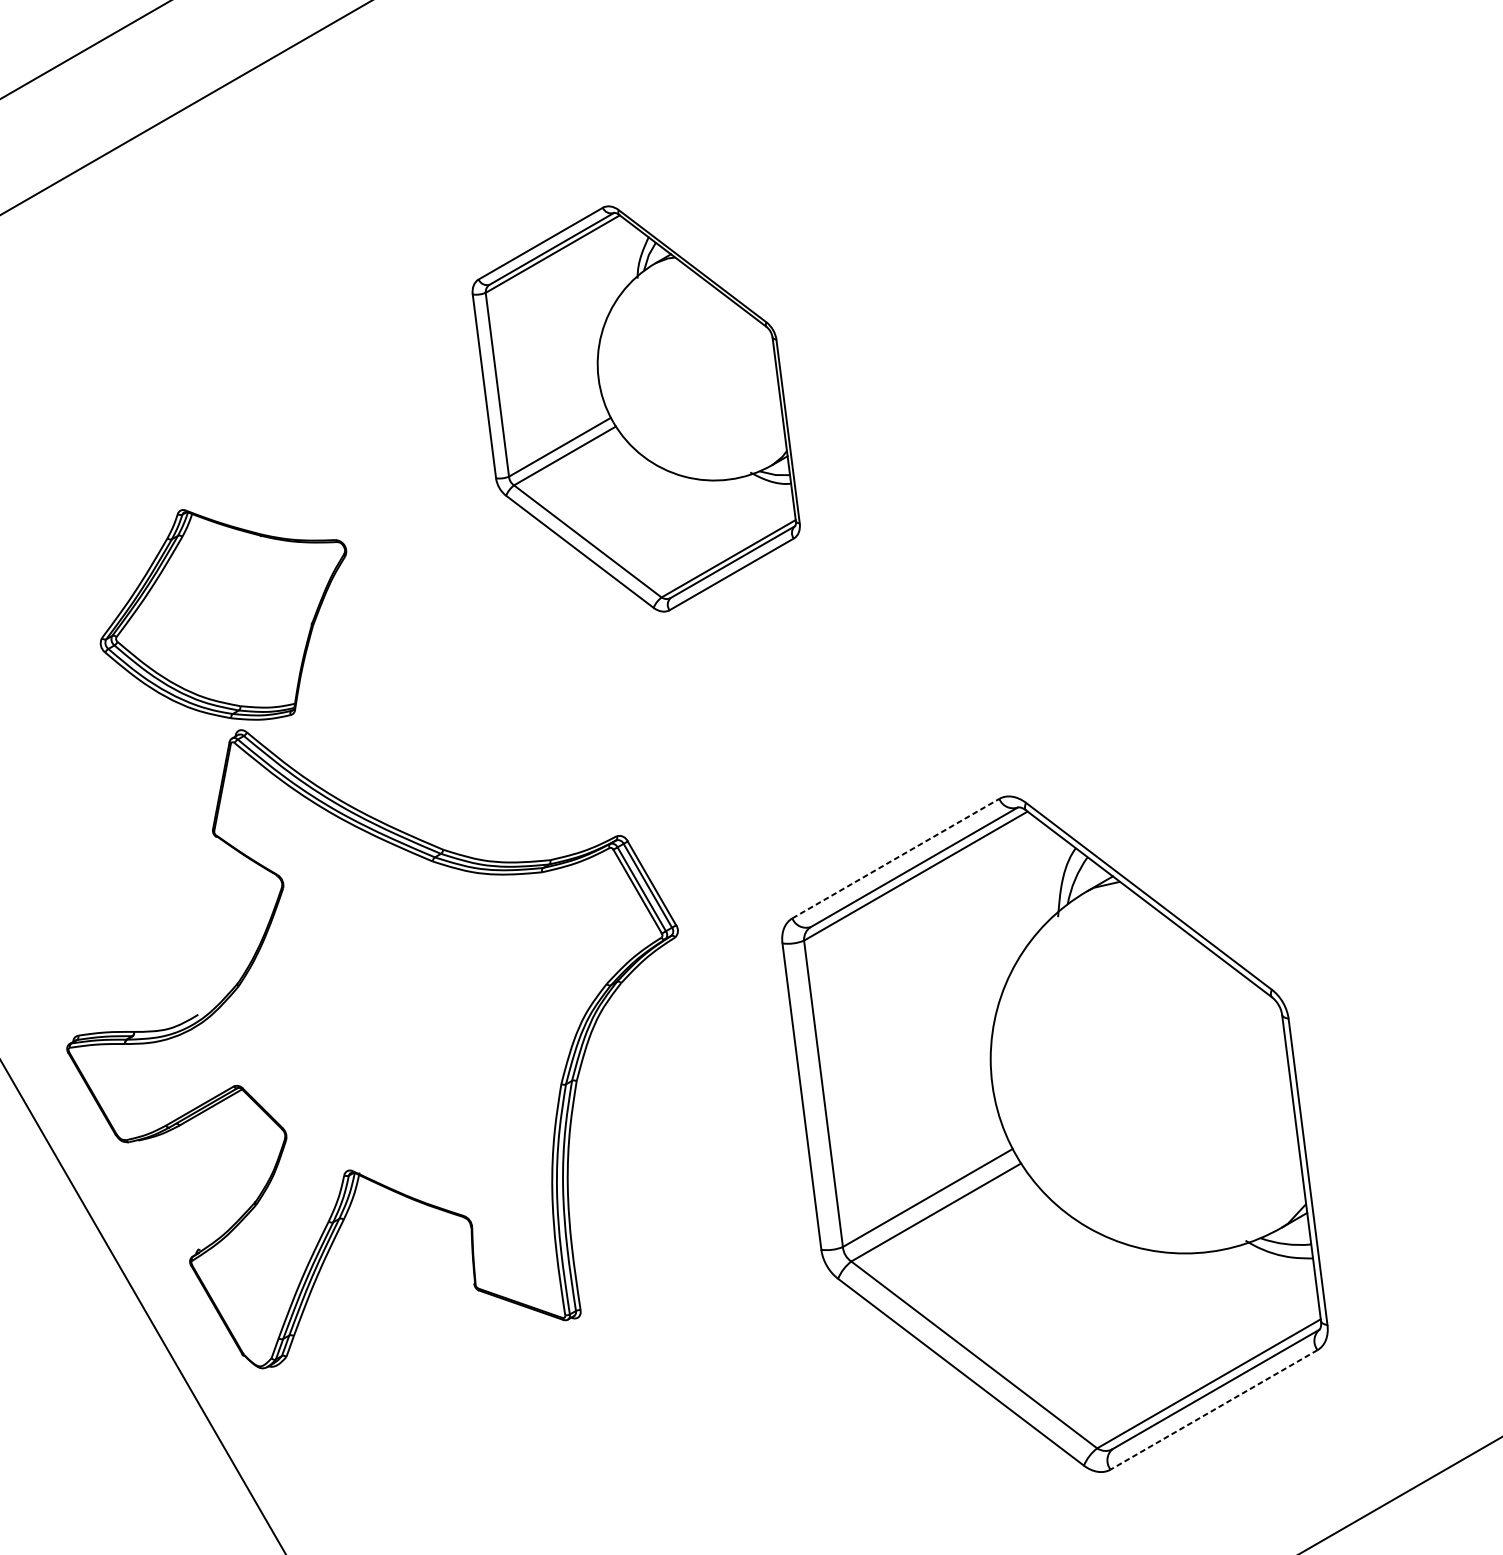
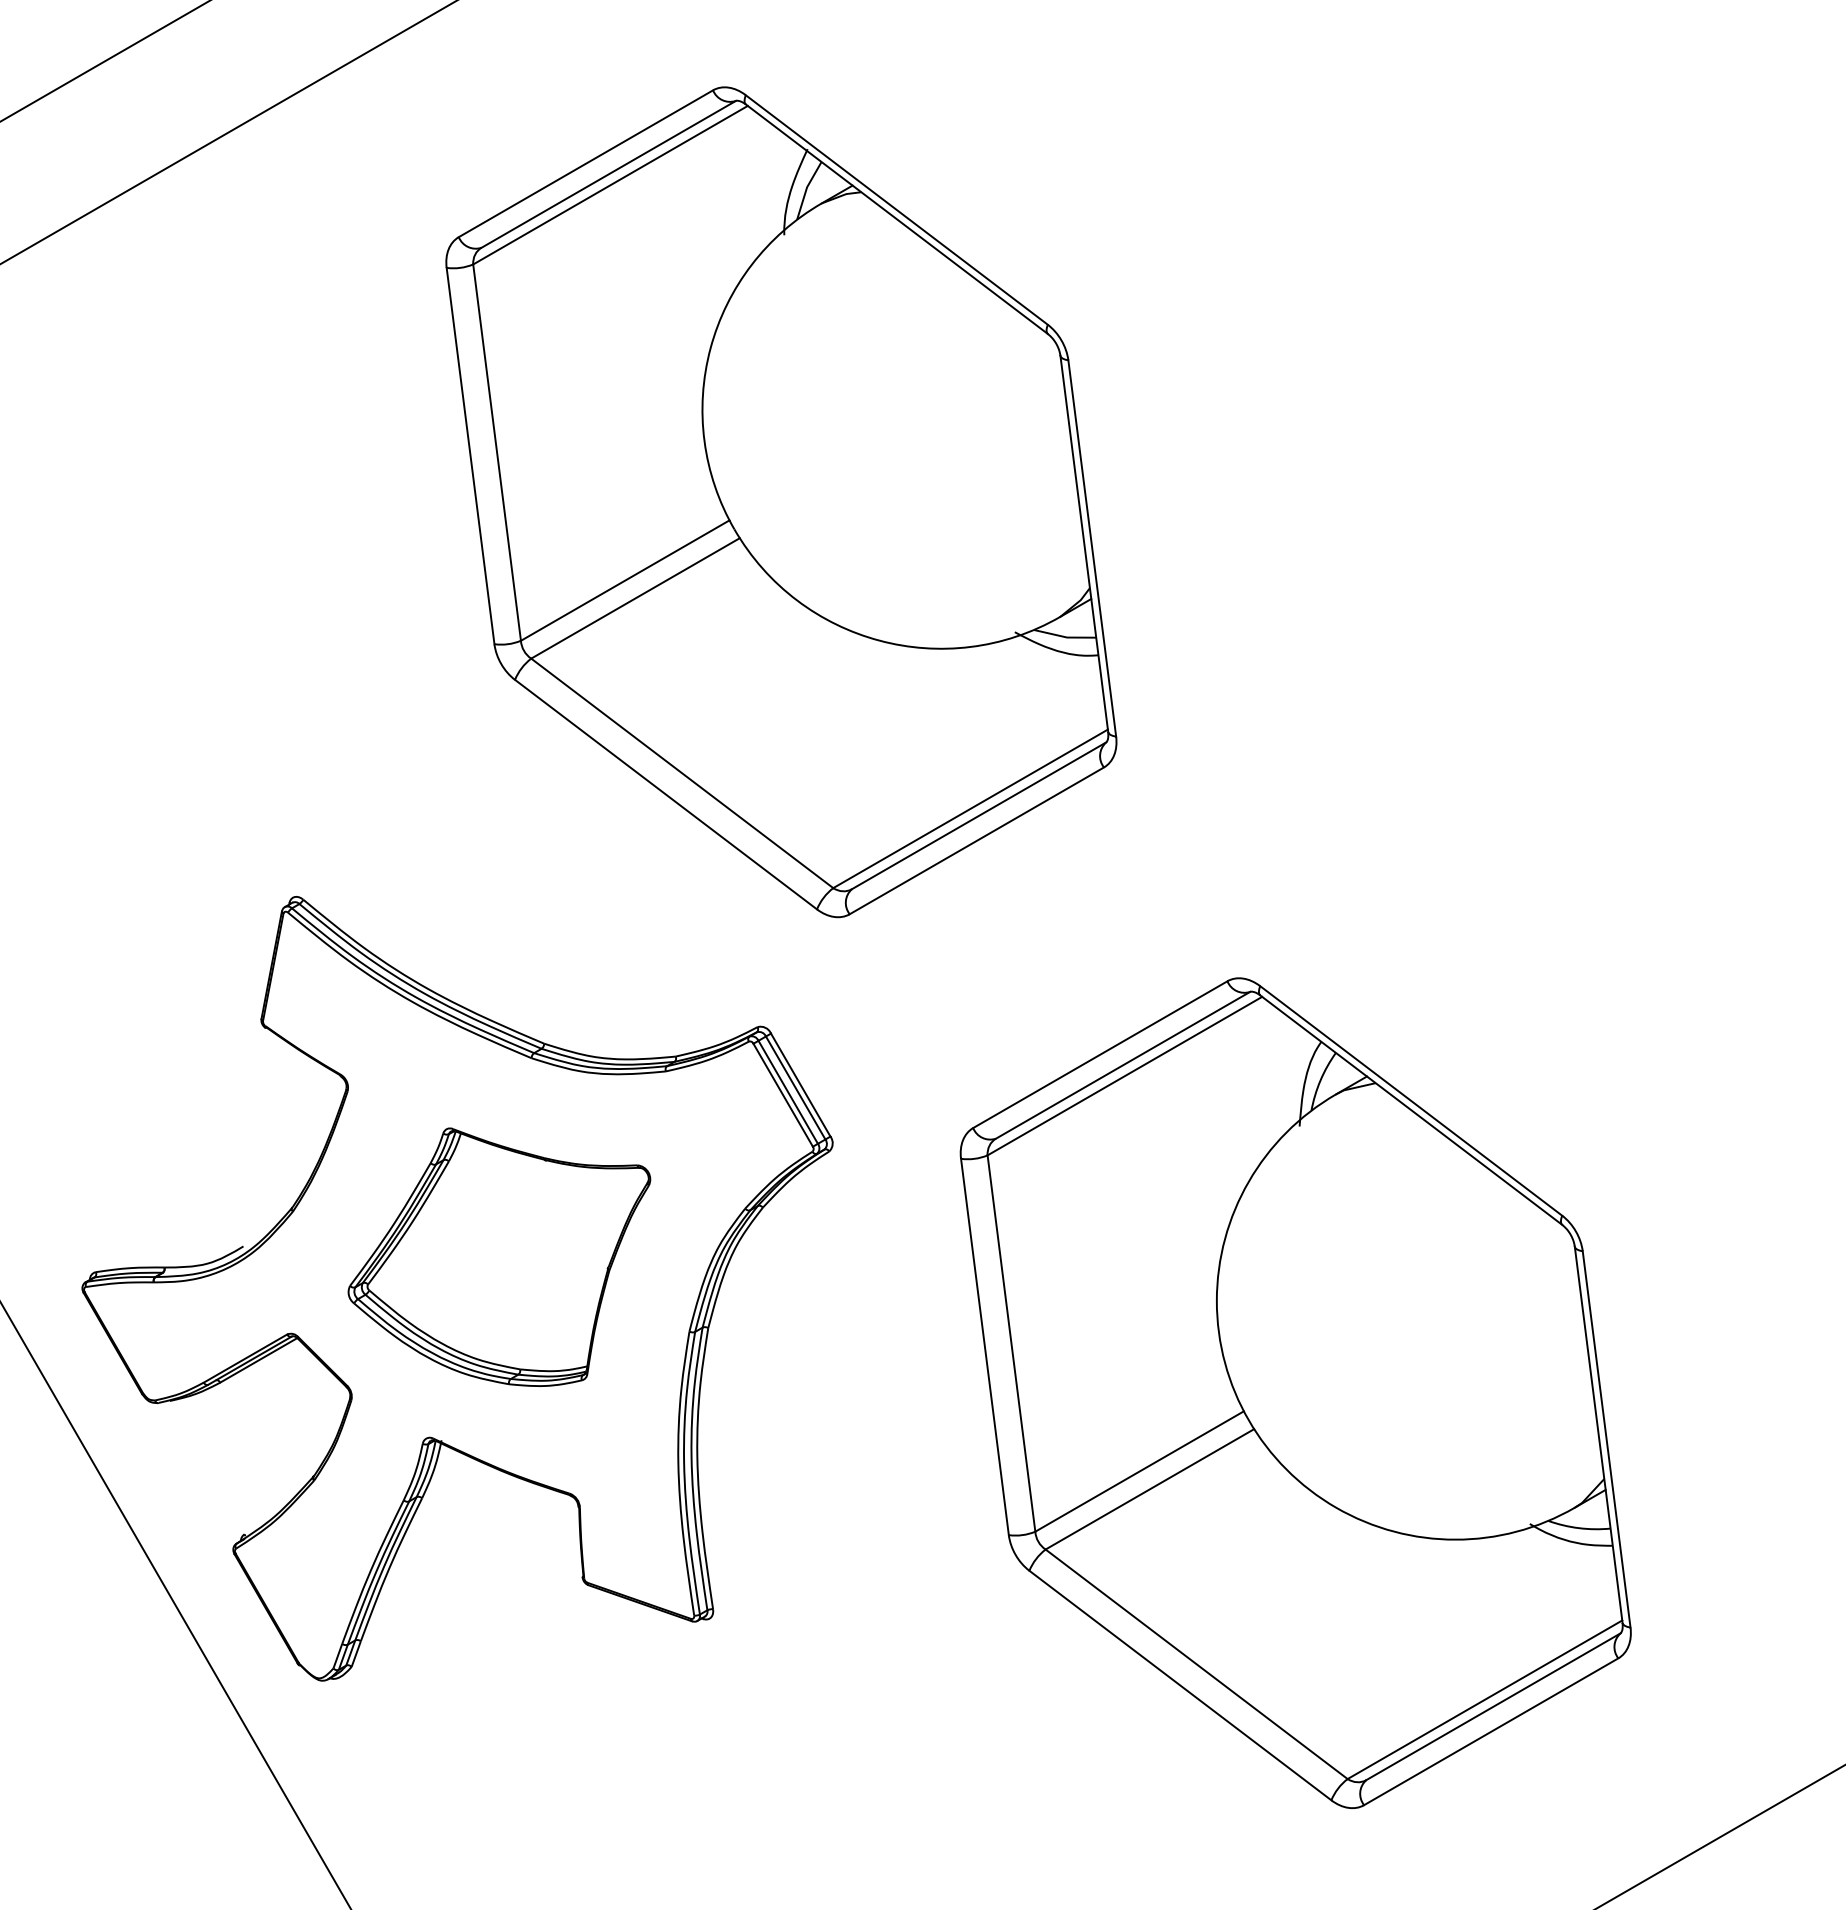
part: (636, 409) -> (781, 502), size x1.67
part: (223, 614) -> (499, 1256), moved
line: (896, 858) -> (1100, 1054), dashed -> solid
line: (1214, 1409) -> (1491, 1731), dashed -> solid

